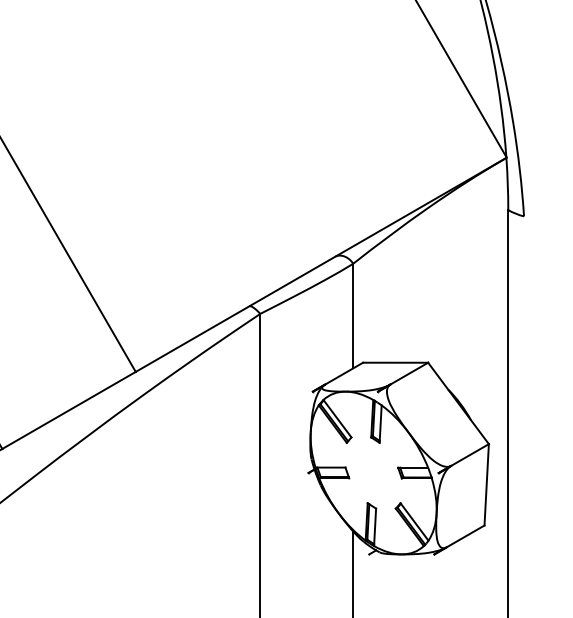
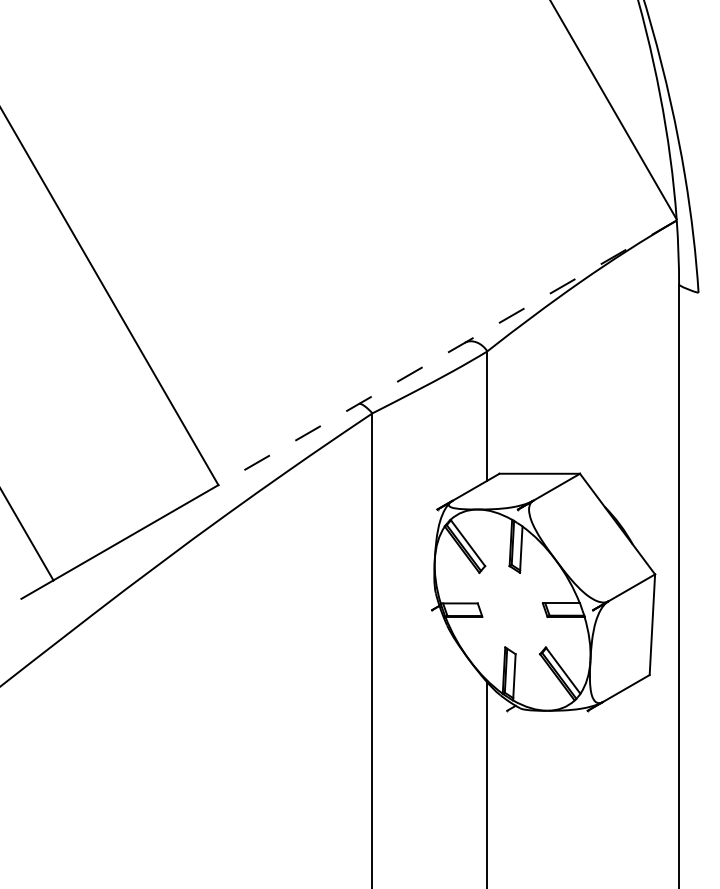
line: (320, 264) -> (447, 352), solid -> dashed

